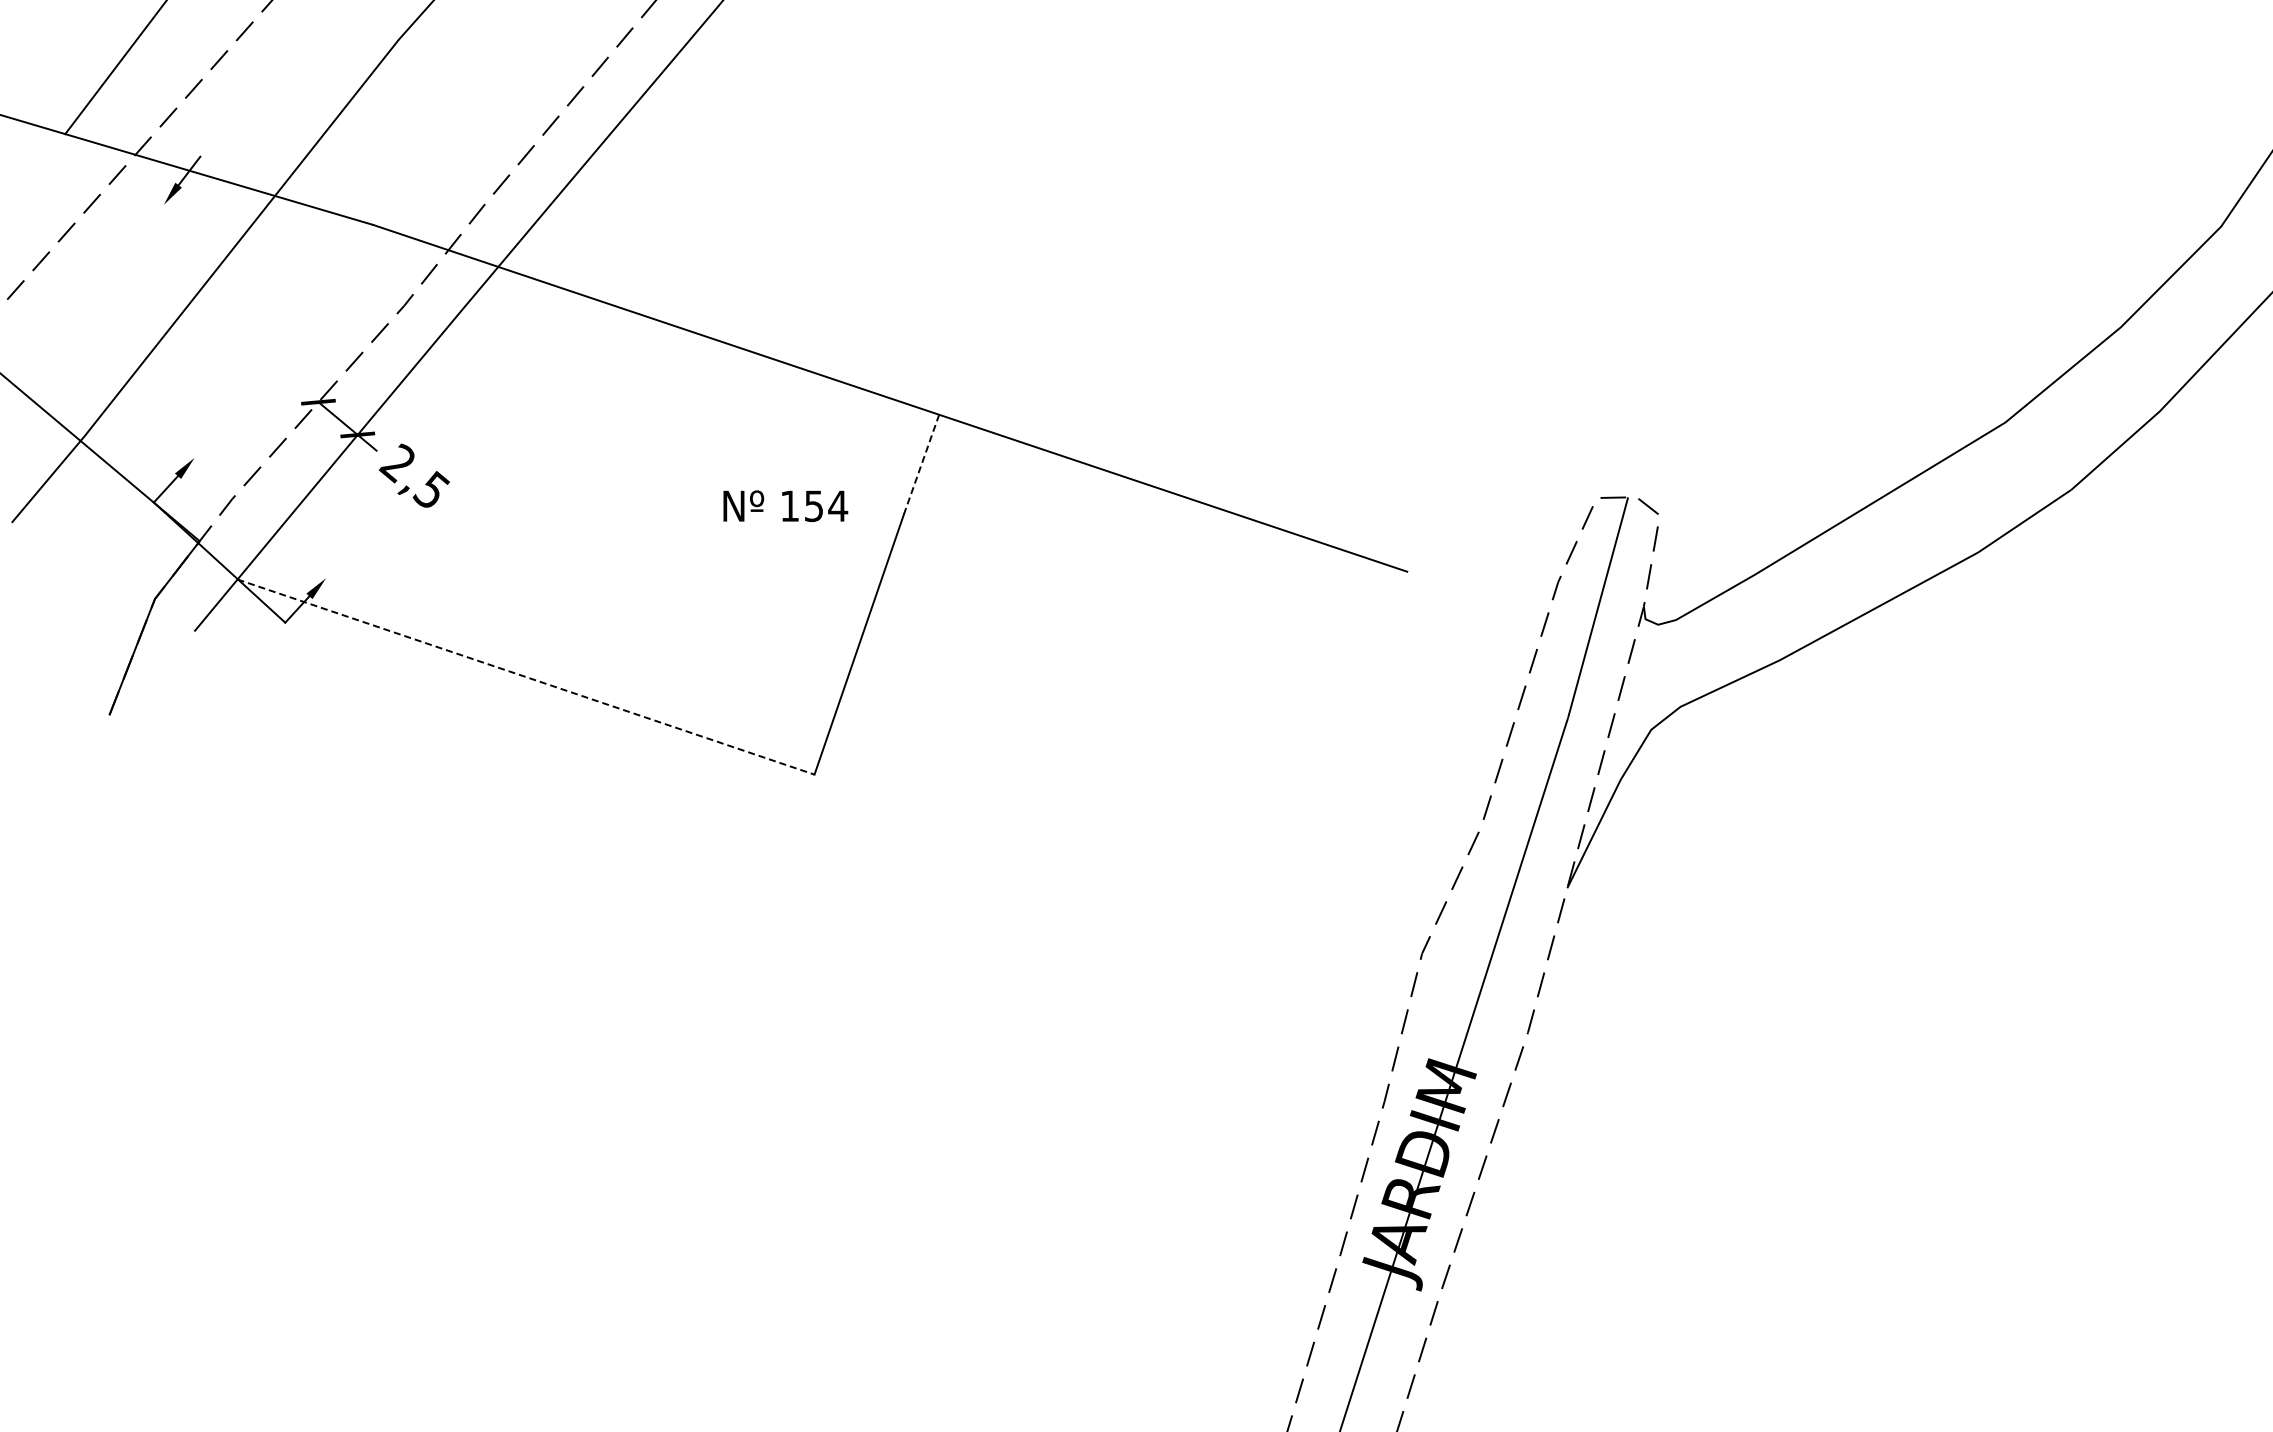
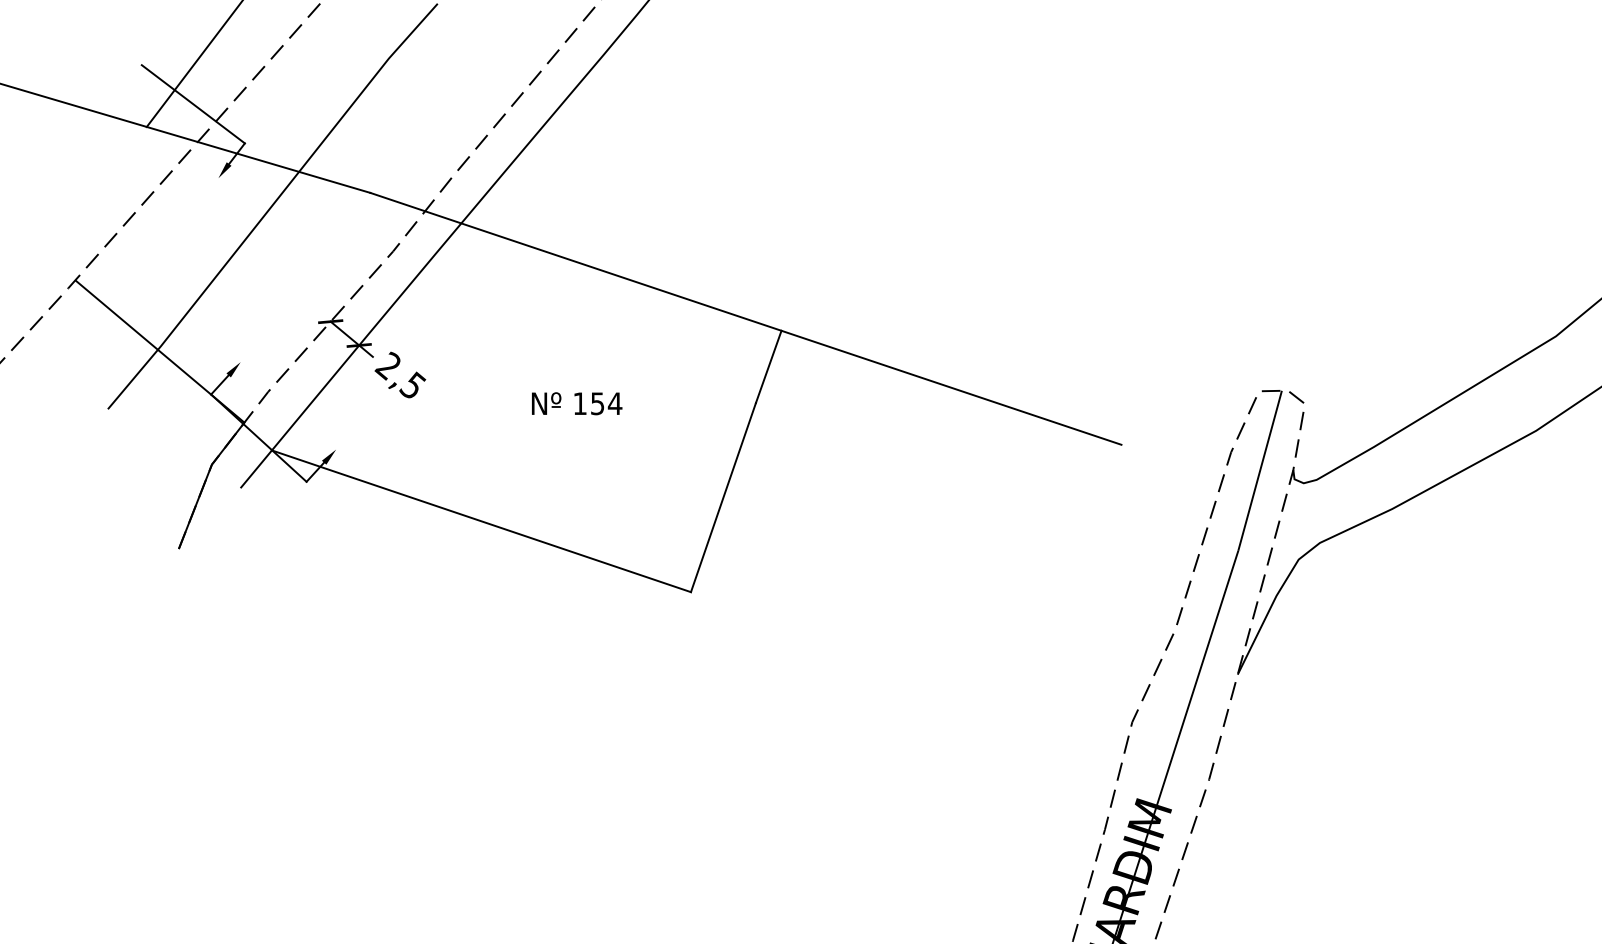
line: (129, 102) -> (193, 103), added
line: (921, 464) -> (768, 366), dashed -> solid
text: (785, 506) -> (576, 403), moved
line: (526, 677) -> (481, 521), dashed -> solid

